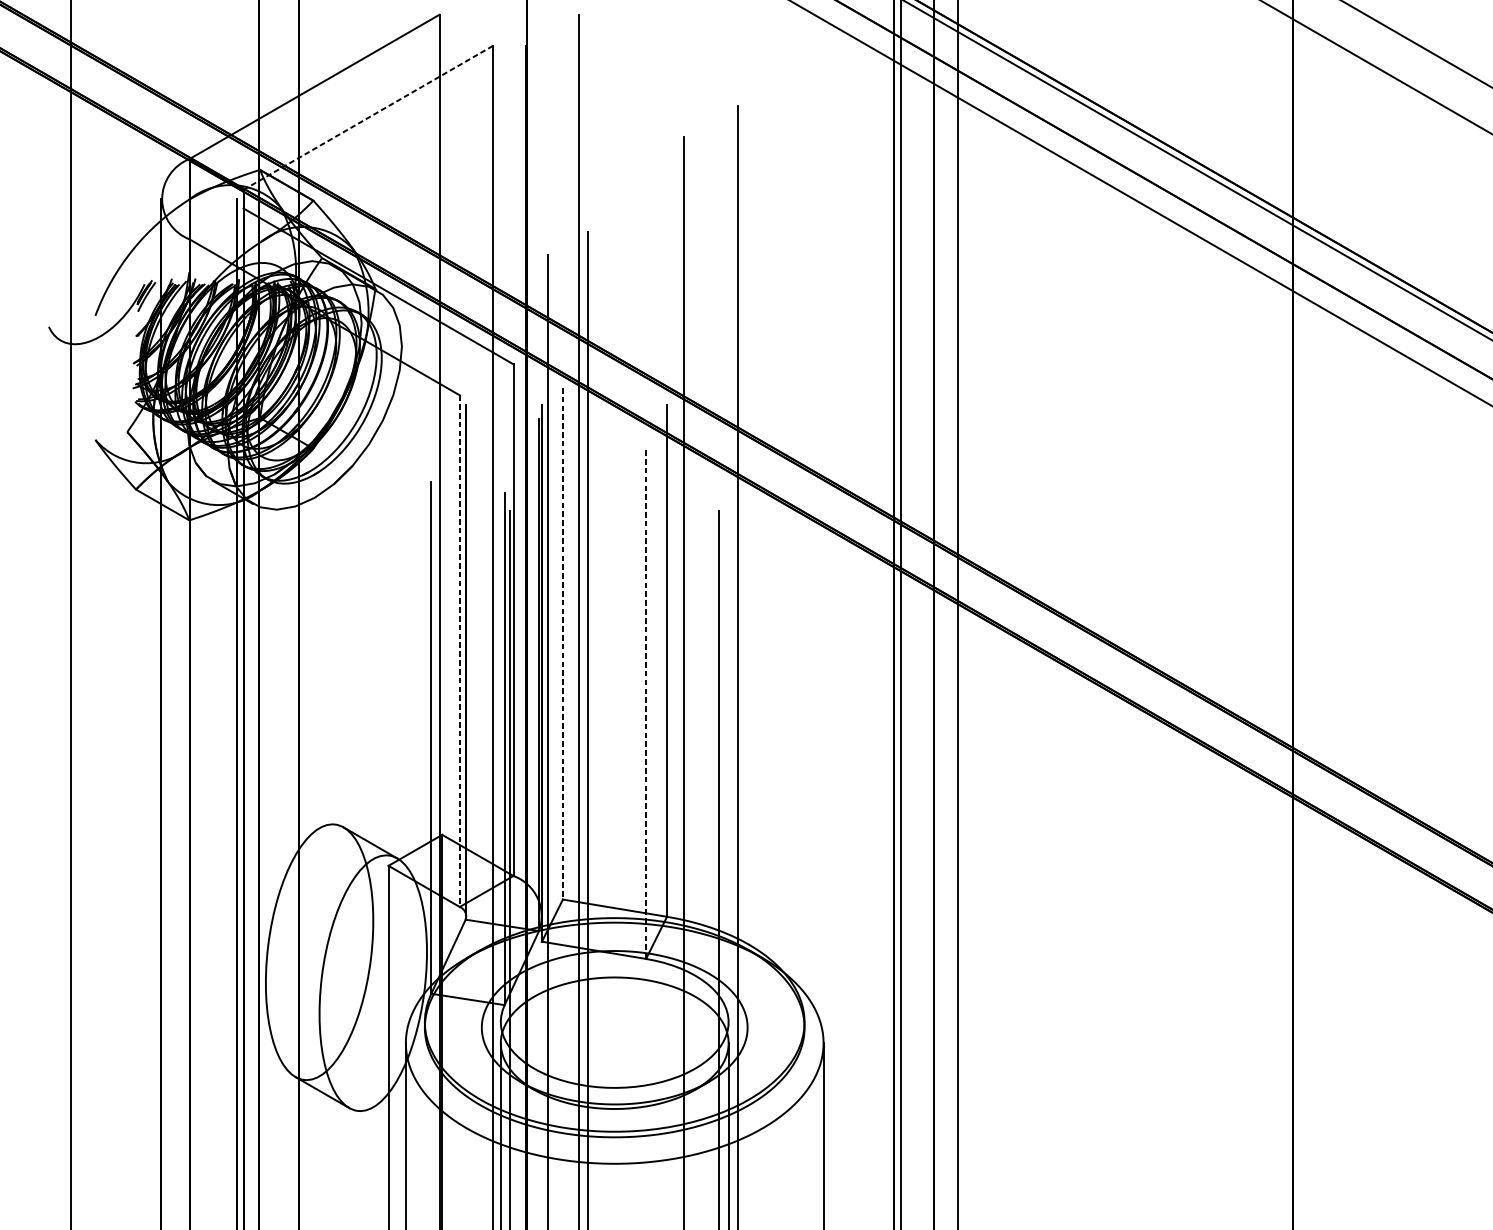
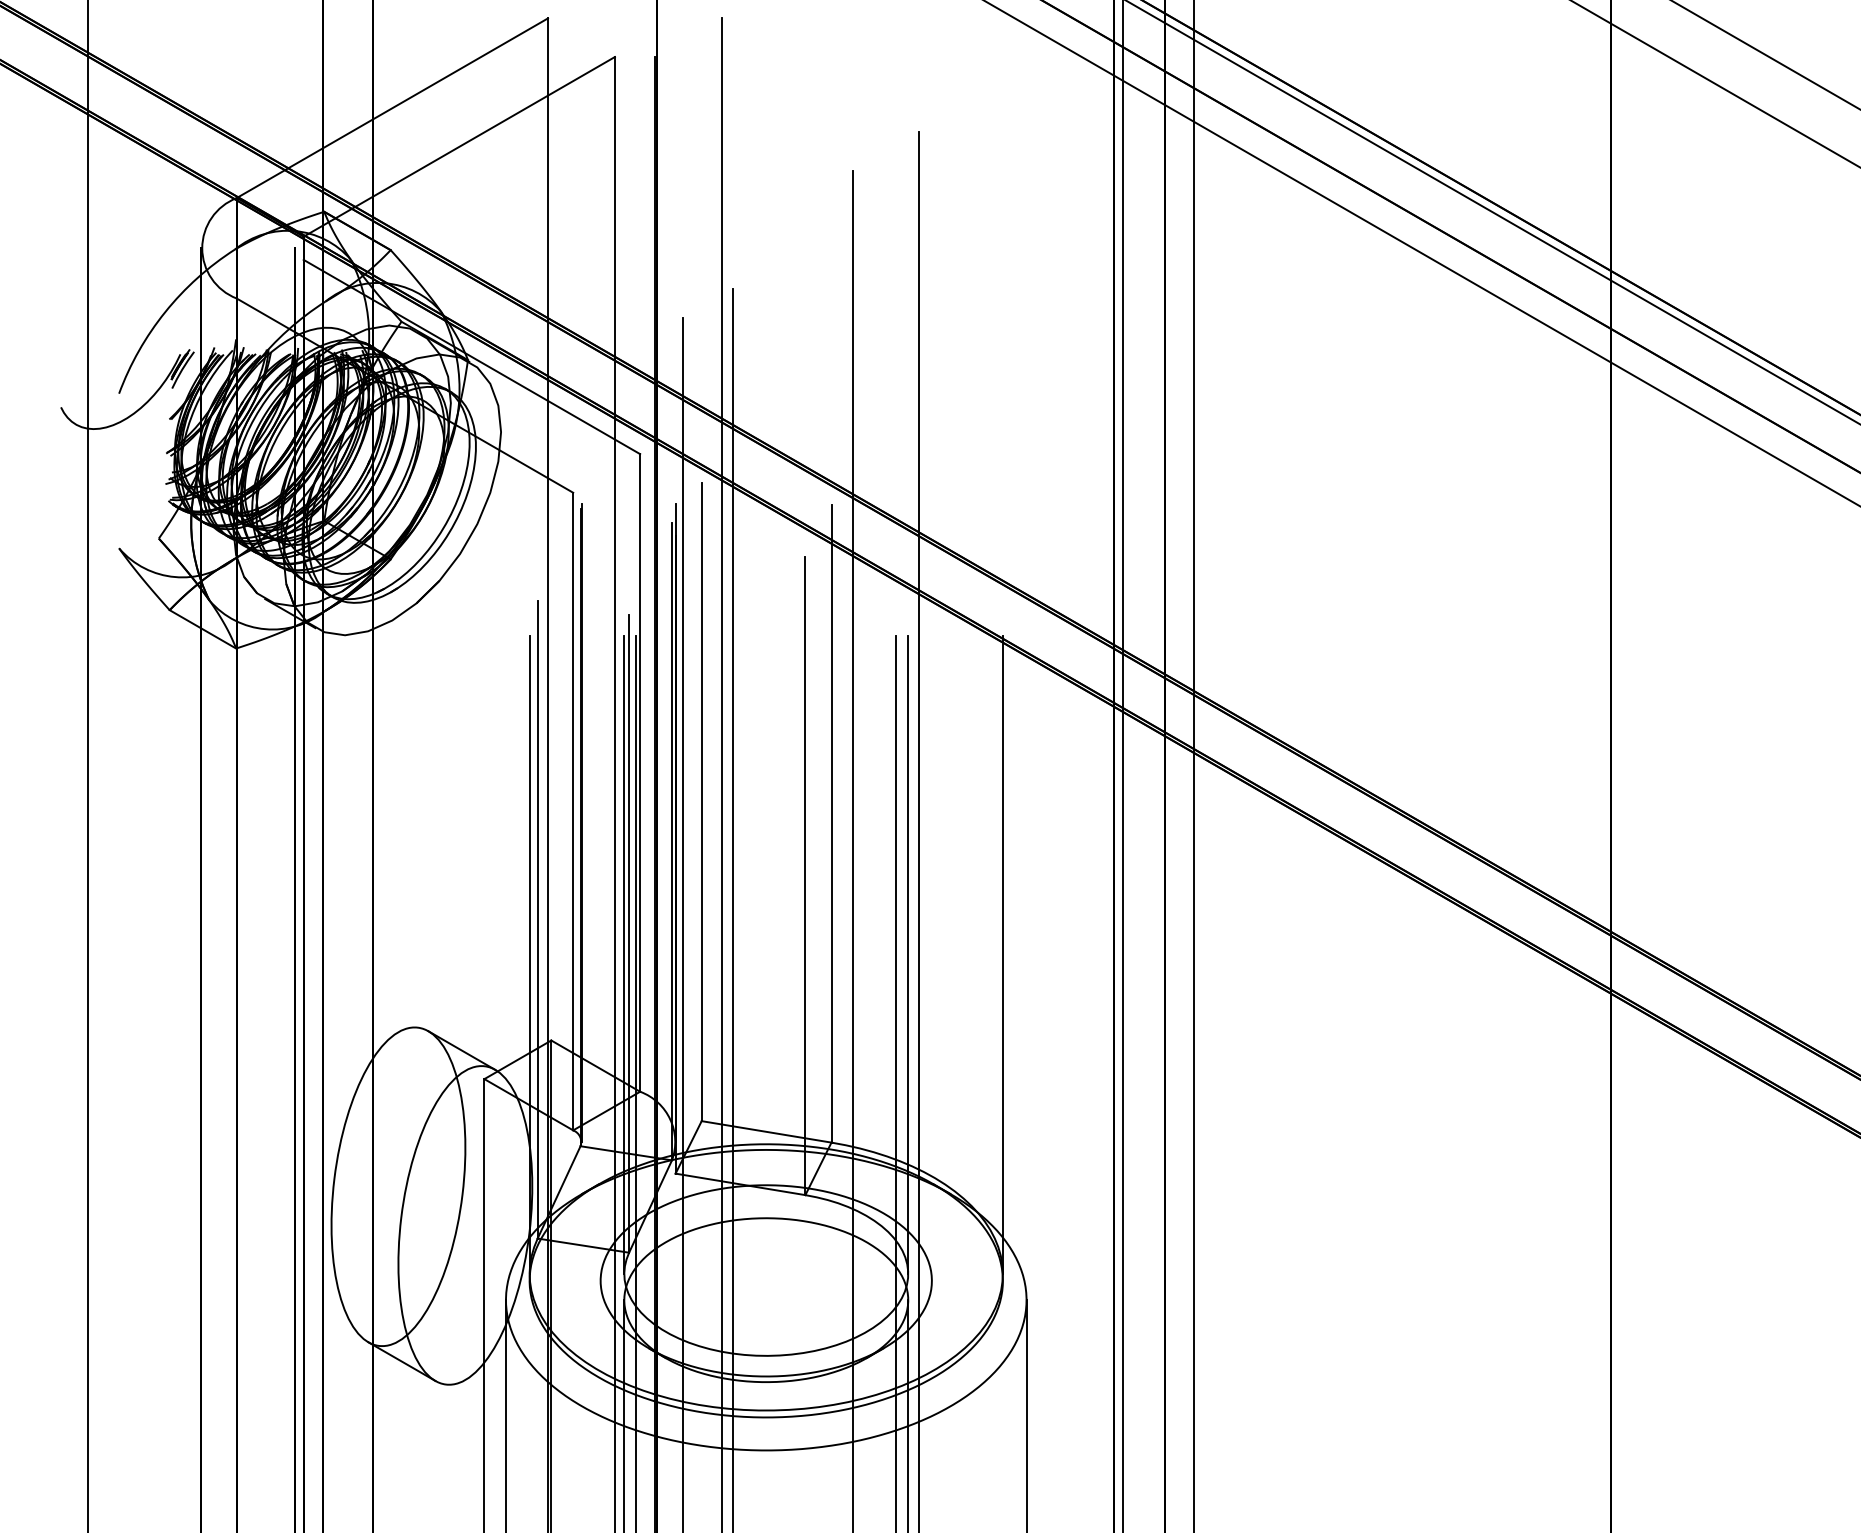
line: (368, 117) -> (459, 146), dashed -> solid
line: (562, 643) -> (701, 802), dashed -> solid
line: (460, 651) -> (573, 811), dashed -> solid
line: (646, 703) -> (805, 876), dashed -> solid
line: (424, 765) -> (529, 954), added
line: (500, 765) -> (624, 954), added
line: (728, 765) -> (908, 954), added
line: (804, 765) -> (1002, 954), added

